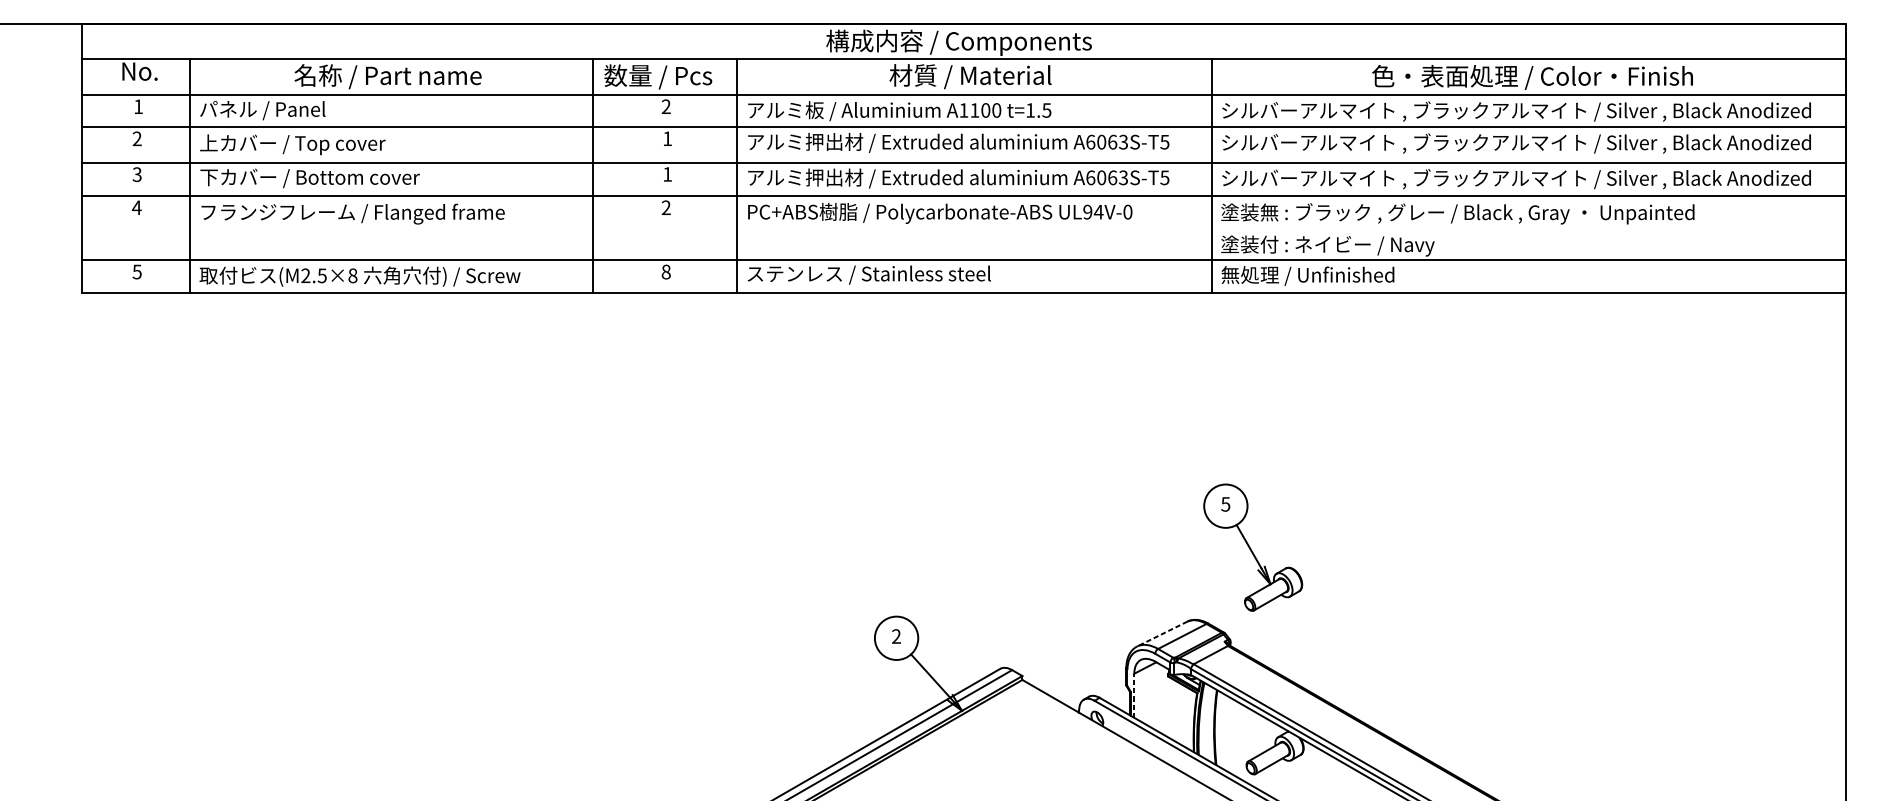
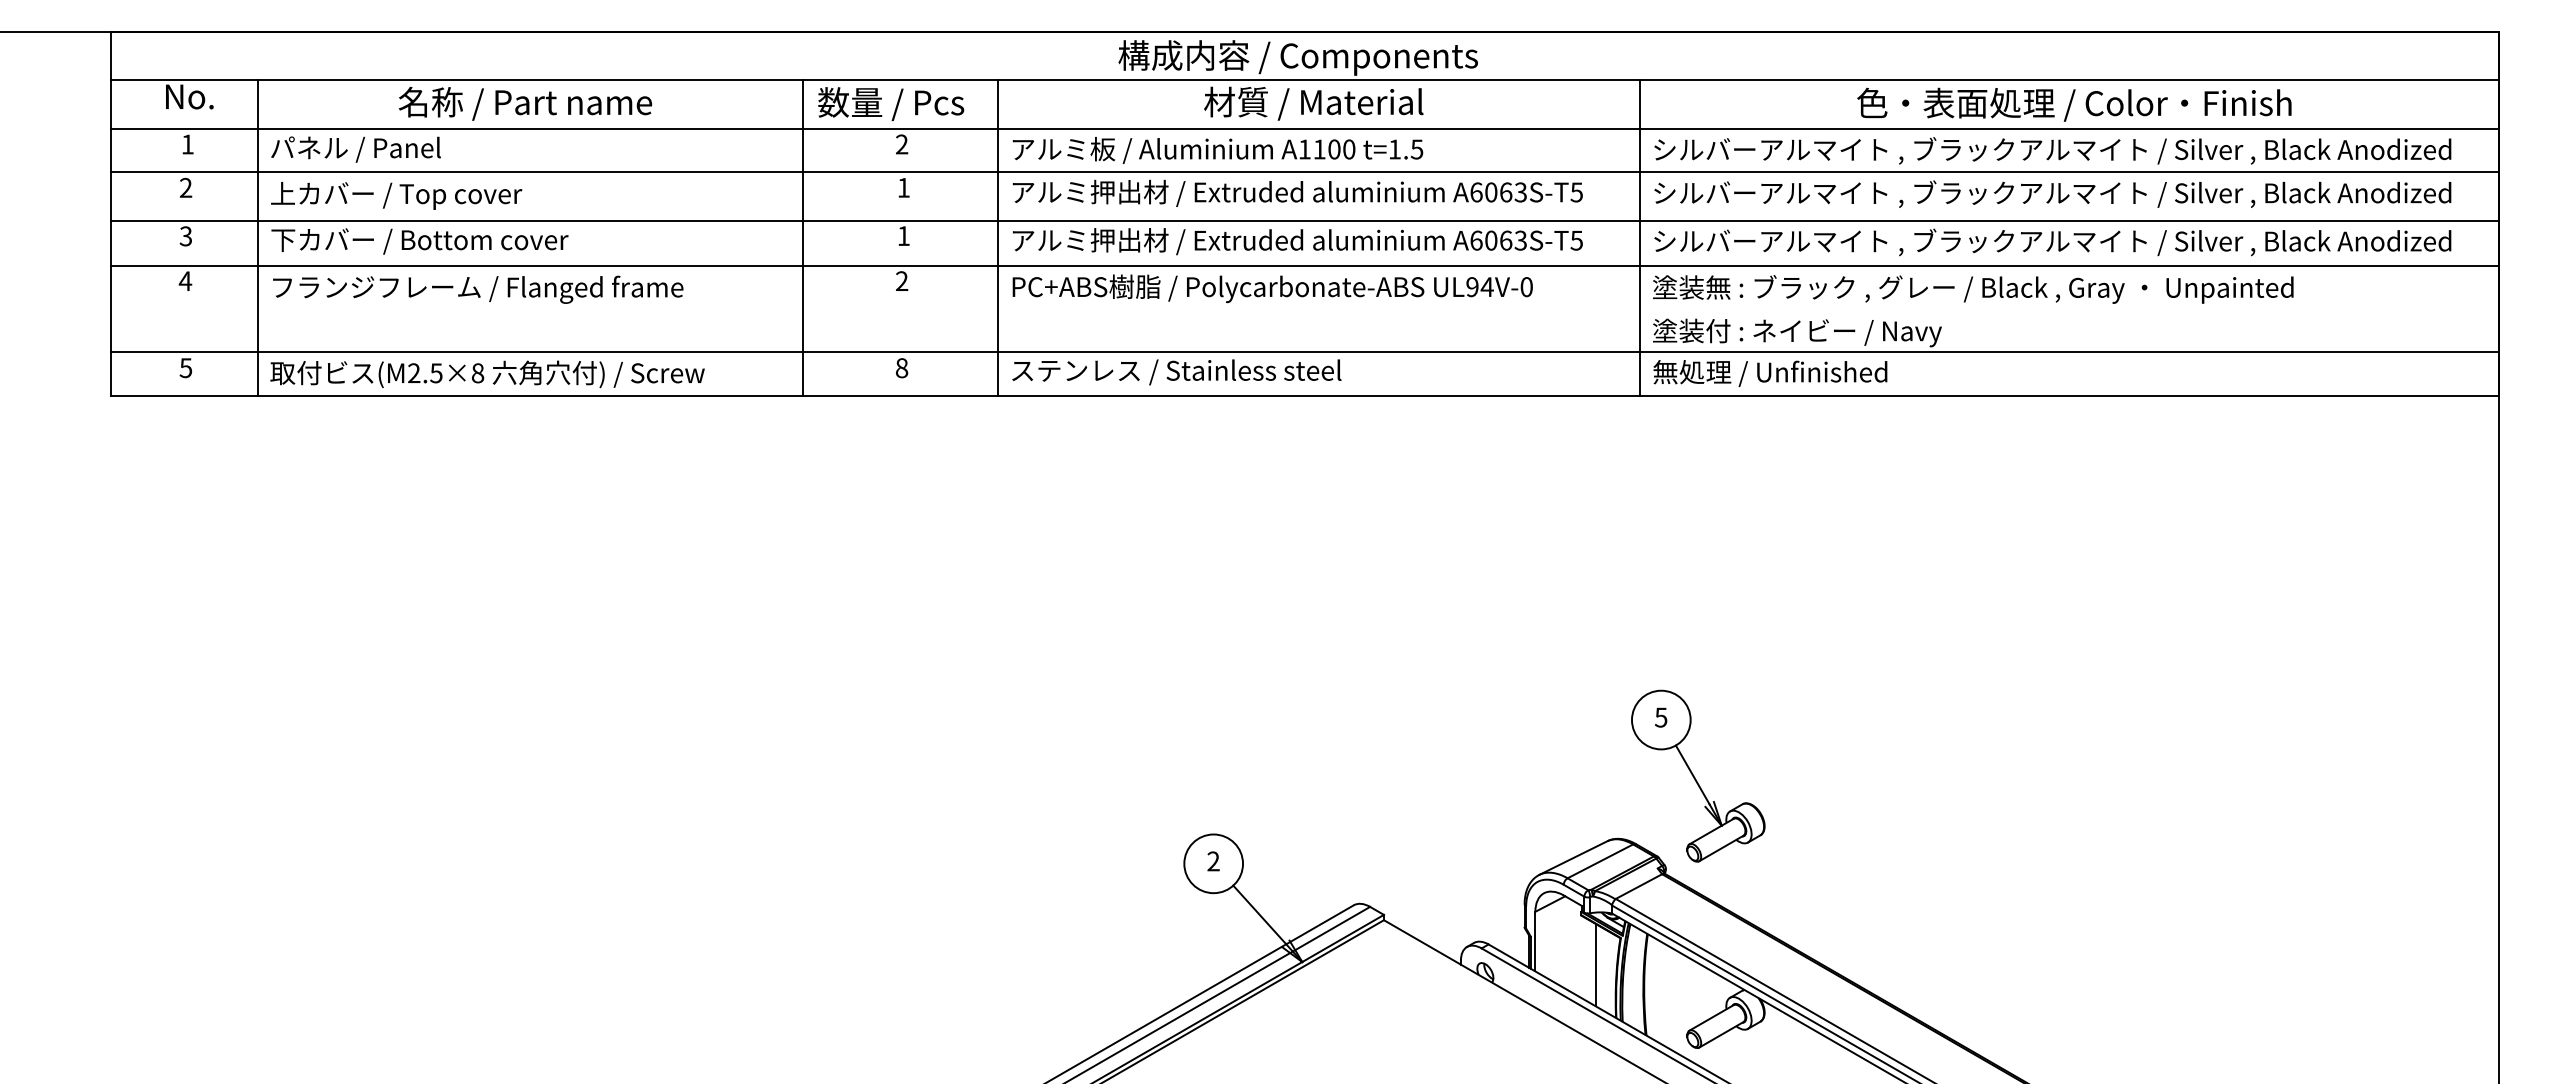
part: (1253, 547) -> (1698, 775), moved
line: (1162, 634) -> (1573, 858), dashed -> solid
line: (1134, 695) -> (1535, 941), dashed -> solid
line: (1179, 713) -> (1596, 965), added

